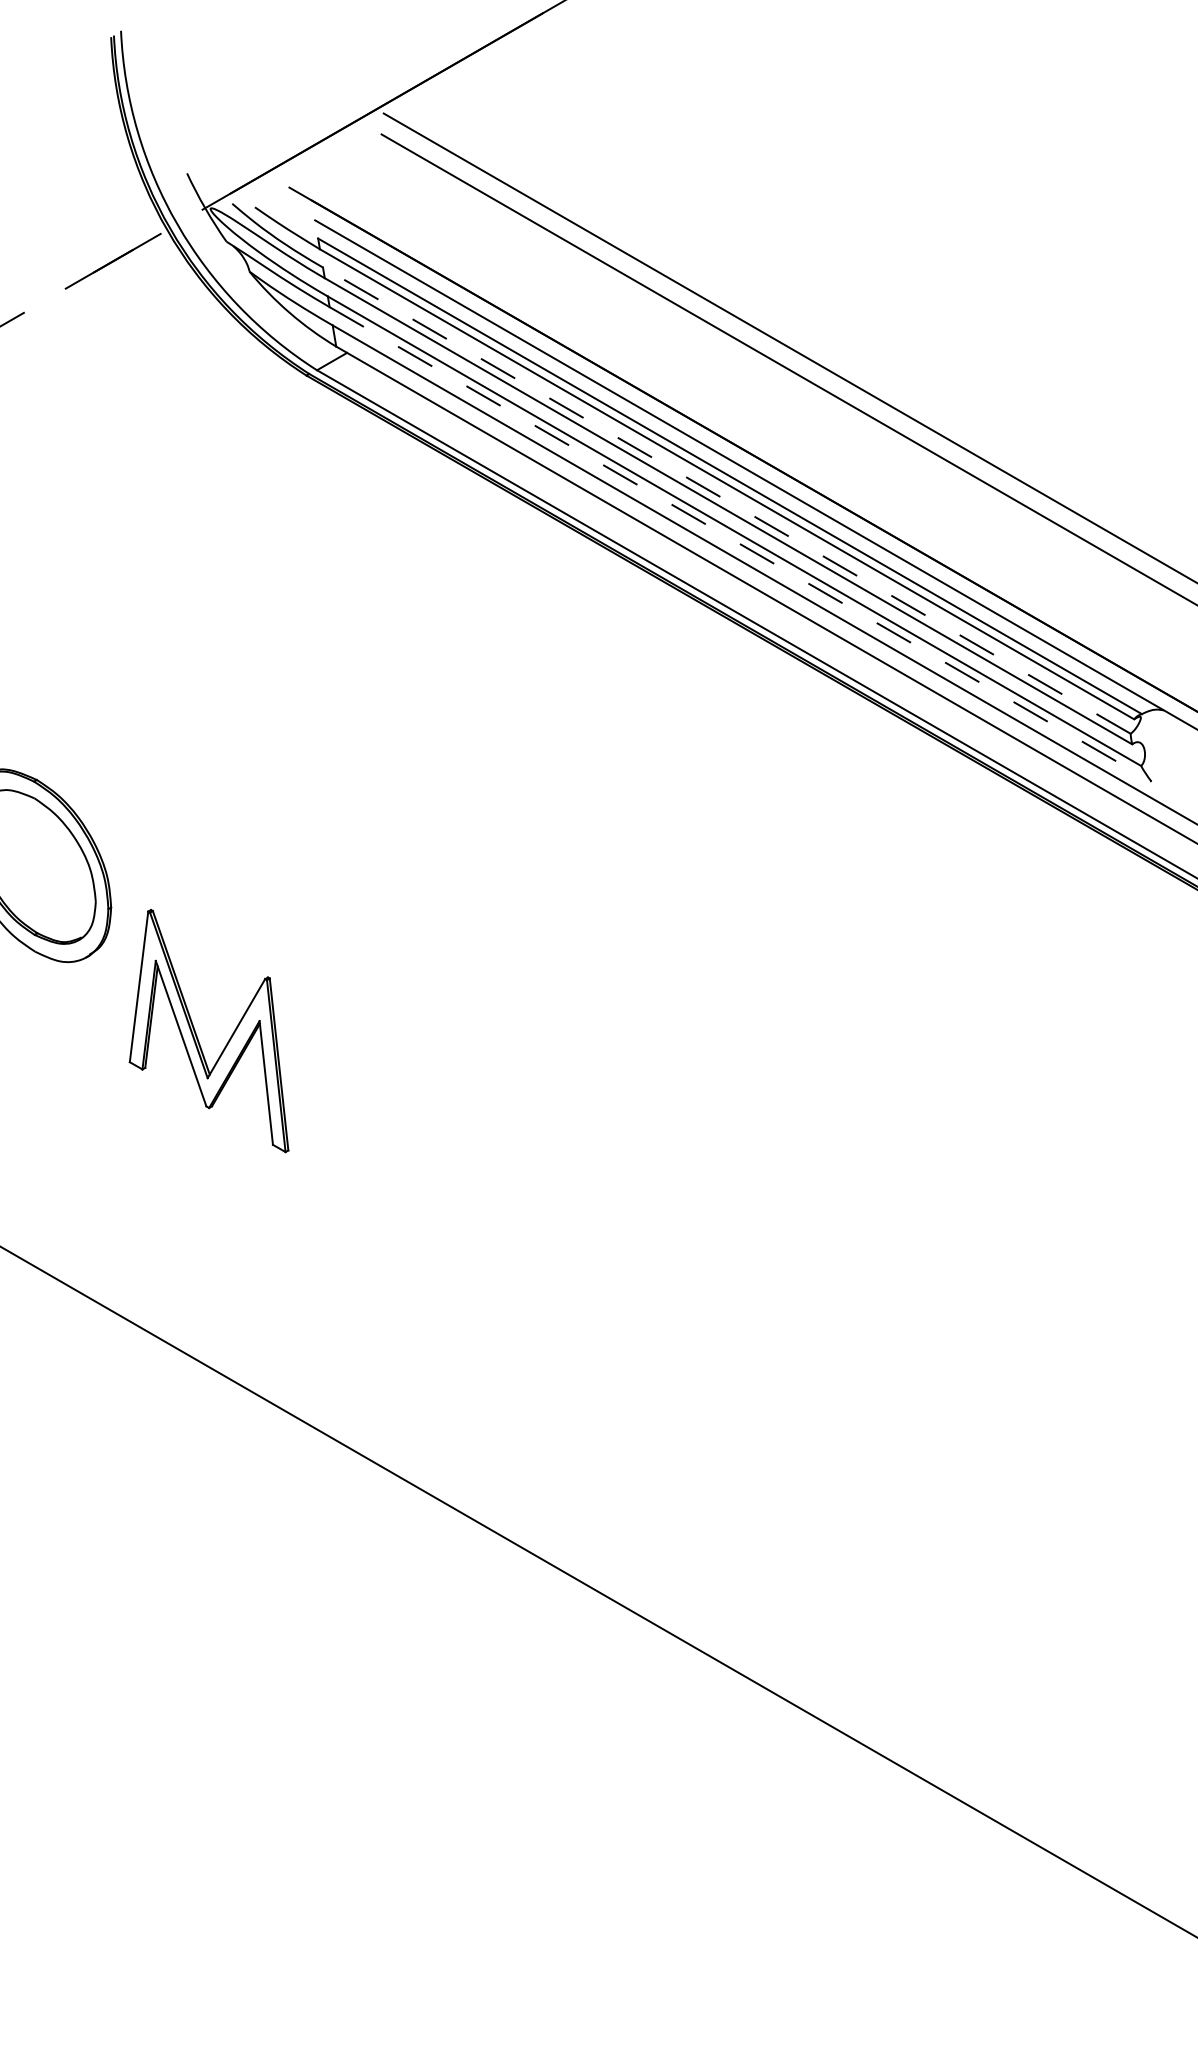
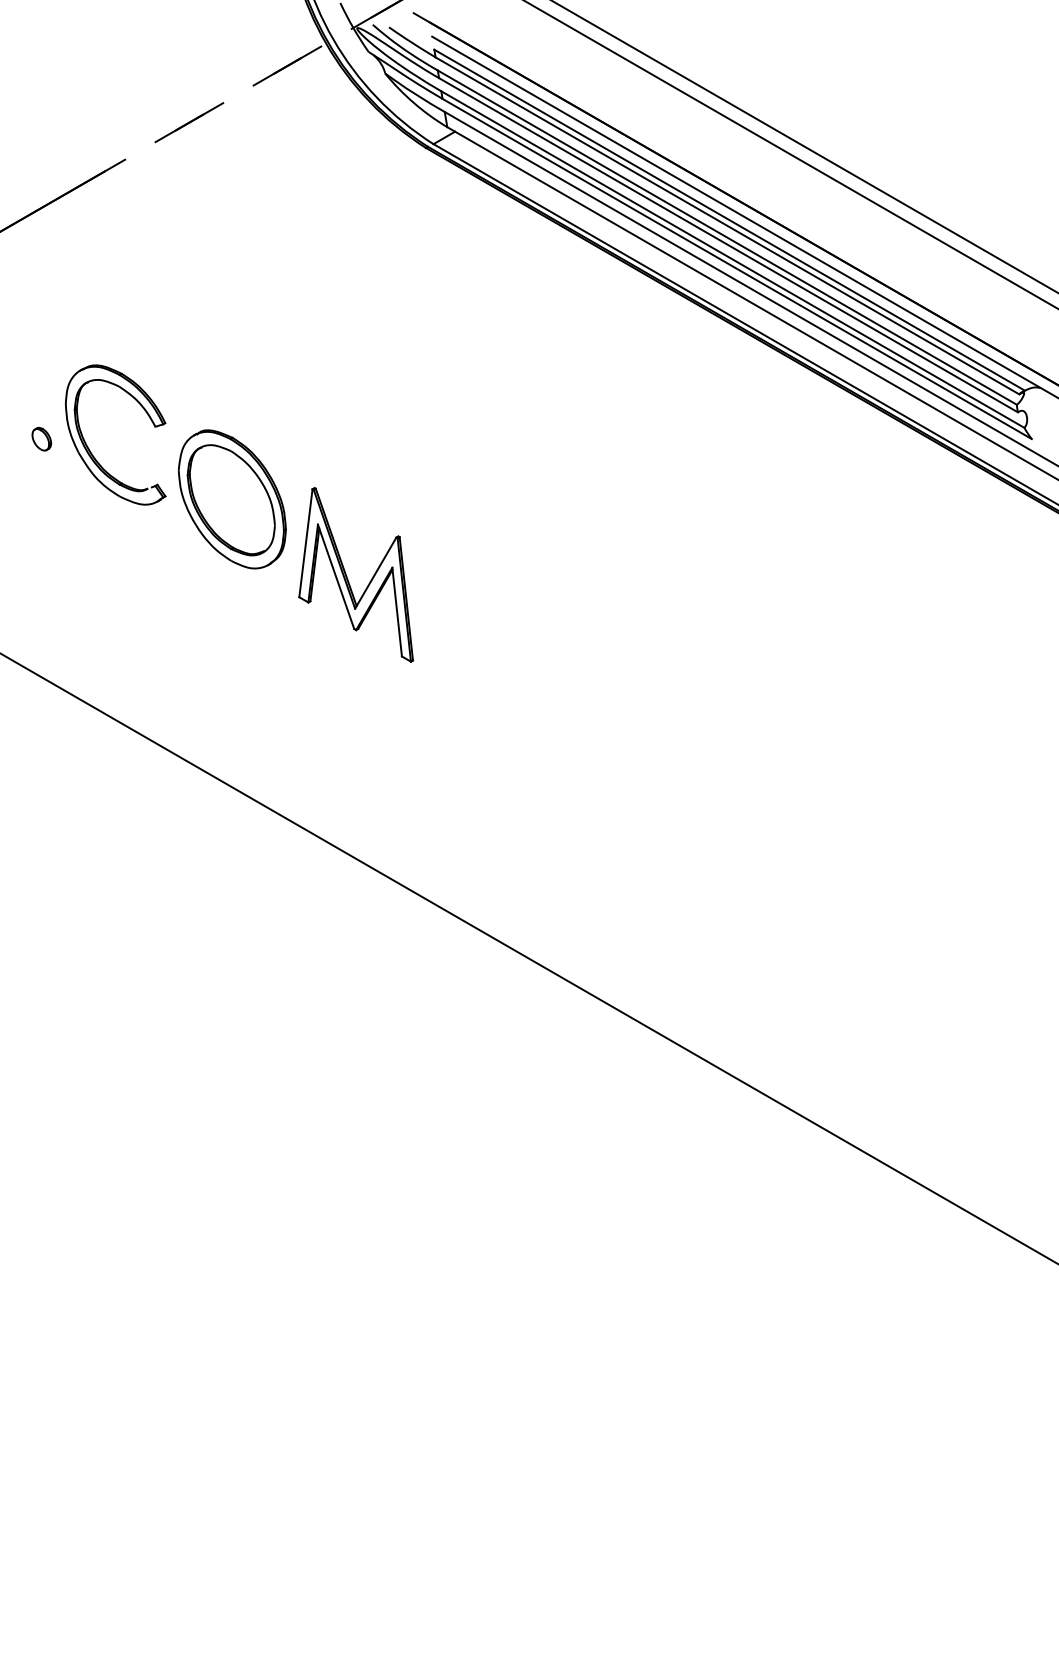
line: (725, 500) -> (726, 237), dashed -> solid
line: (741, 545) -> (737, 269), dashed -> solid
part: (197, 1033) -> (347, 576), moved

